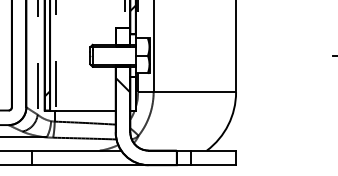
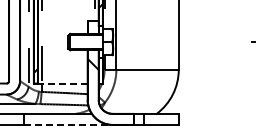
line: (85, 110) -> (64, 83), solid -> dashed
line: (90, 164) -> (68, 124), solid -> dashed

